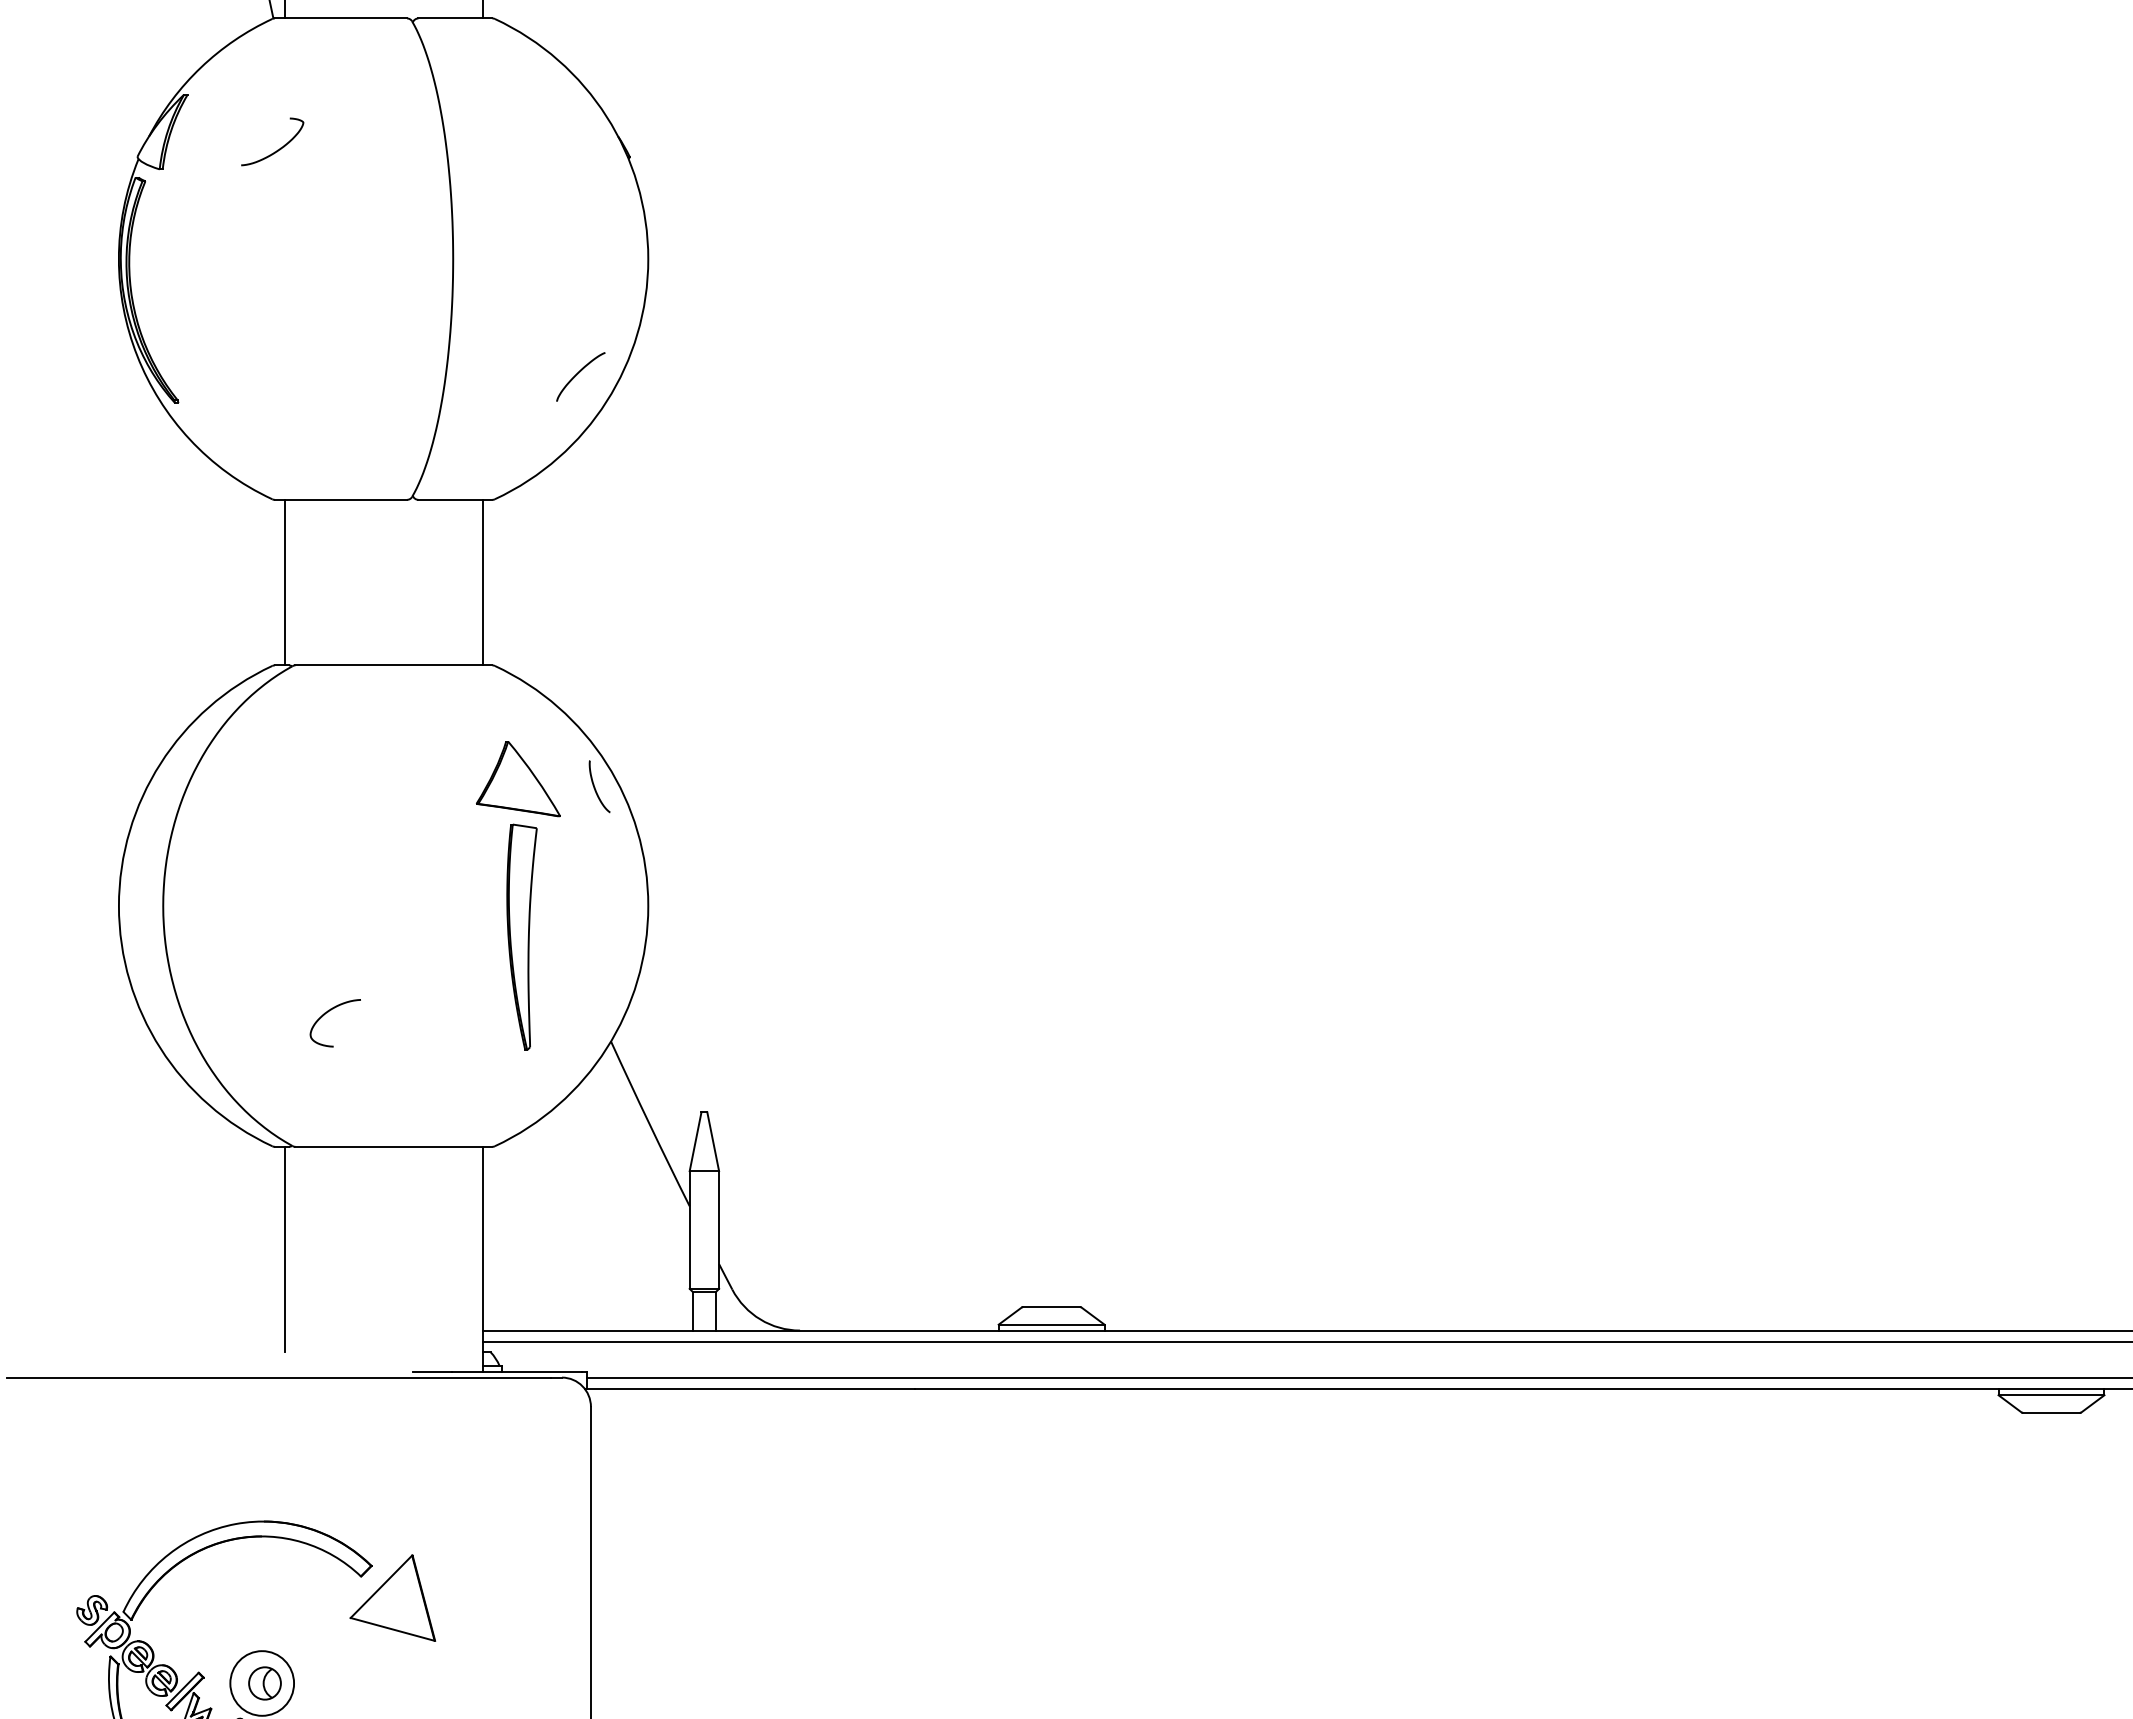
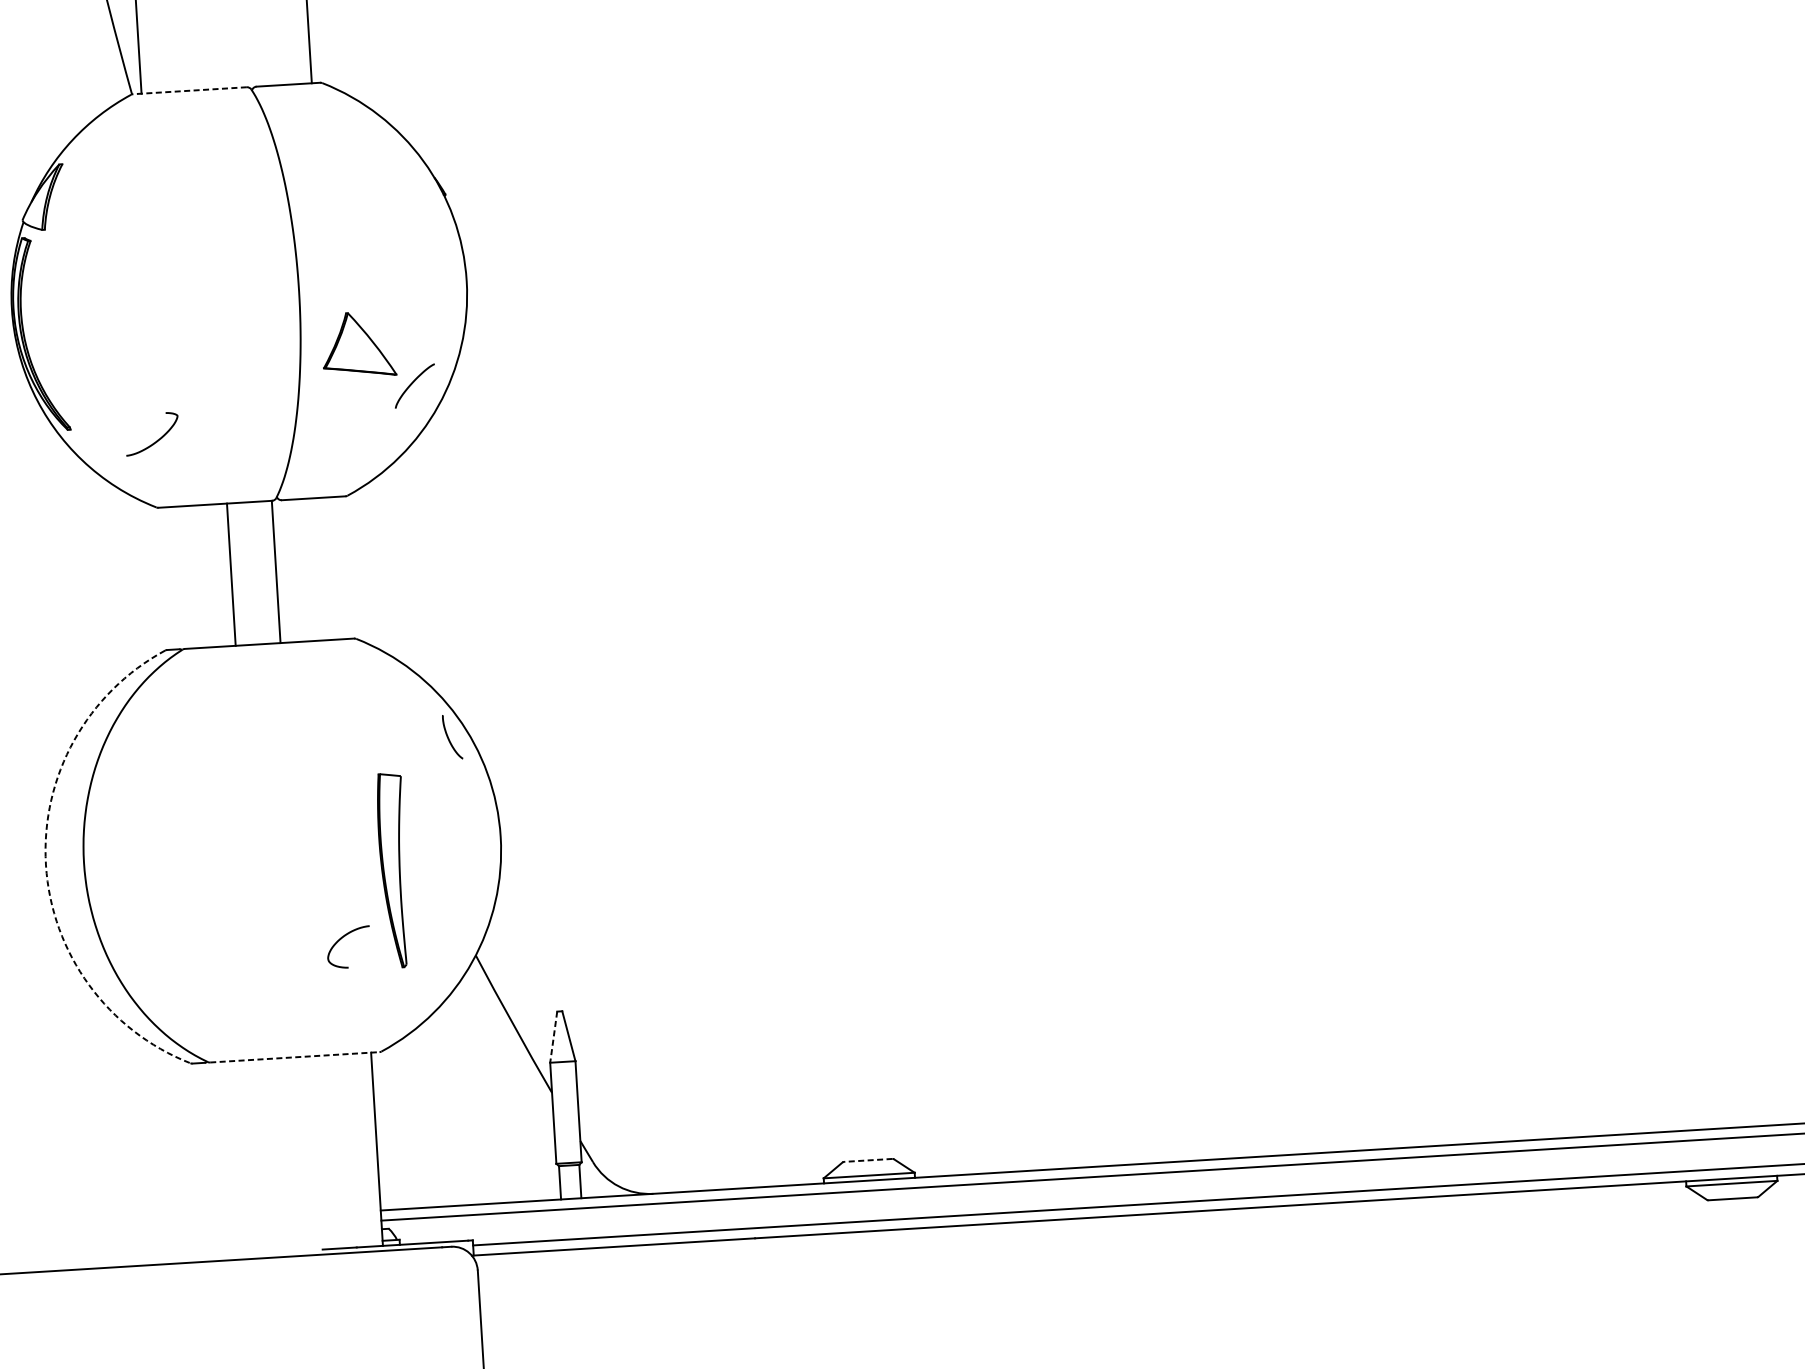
line: (340, 18) -> (189, 90), solid -> dashed
curve: (277, 149) -> (156, 440), moved
line: (284, 582) -> (231, 574), moved
line: (482, 582) -> (275, 571), moved
part: (518, 779) -> (358, 345), moved
arc: (118, 906) -> (45, 865), solid -> dashed
curve: (328, 1012) -> (342, 938), moved
line: (695, 1141) -> (553, 1036), solid -> dashed
line: (393, 1146) -> (294, 1057), solid -> dashed
line: (284, 1249) -> (206, 1151), removed
line: (1051, 1307) -> (868, 1160), solid -> dashed

